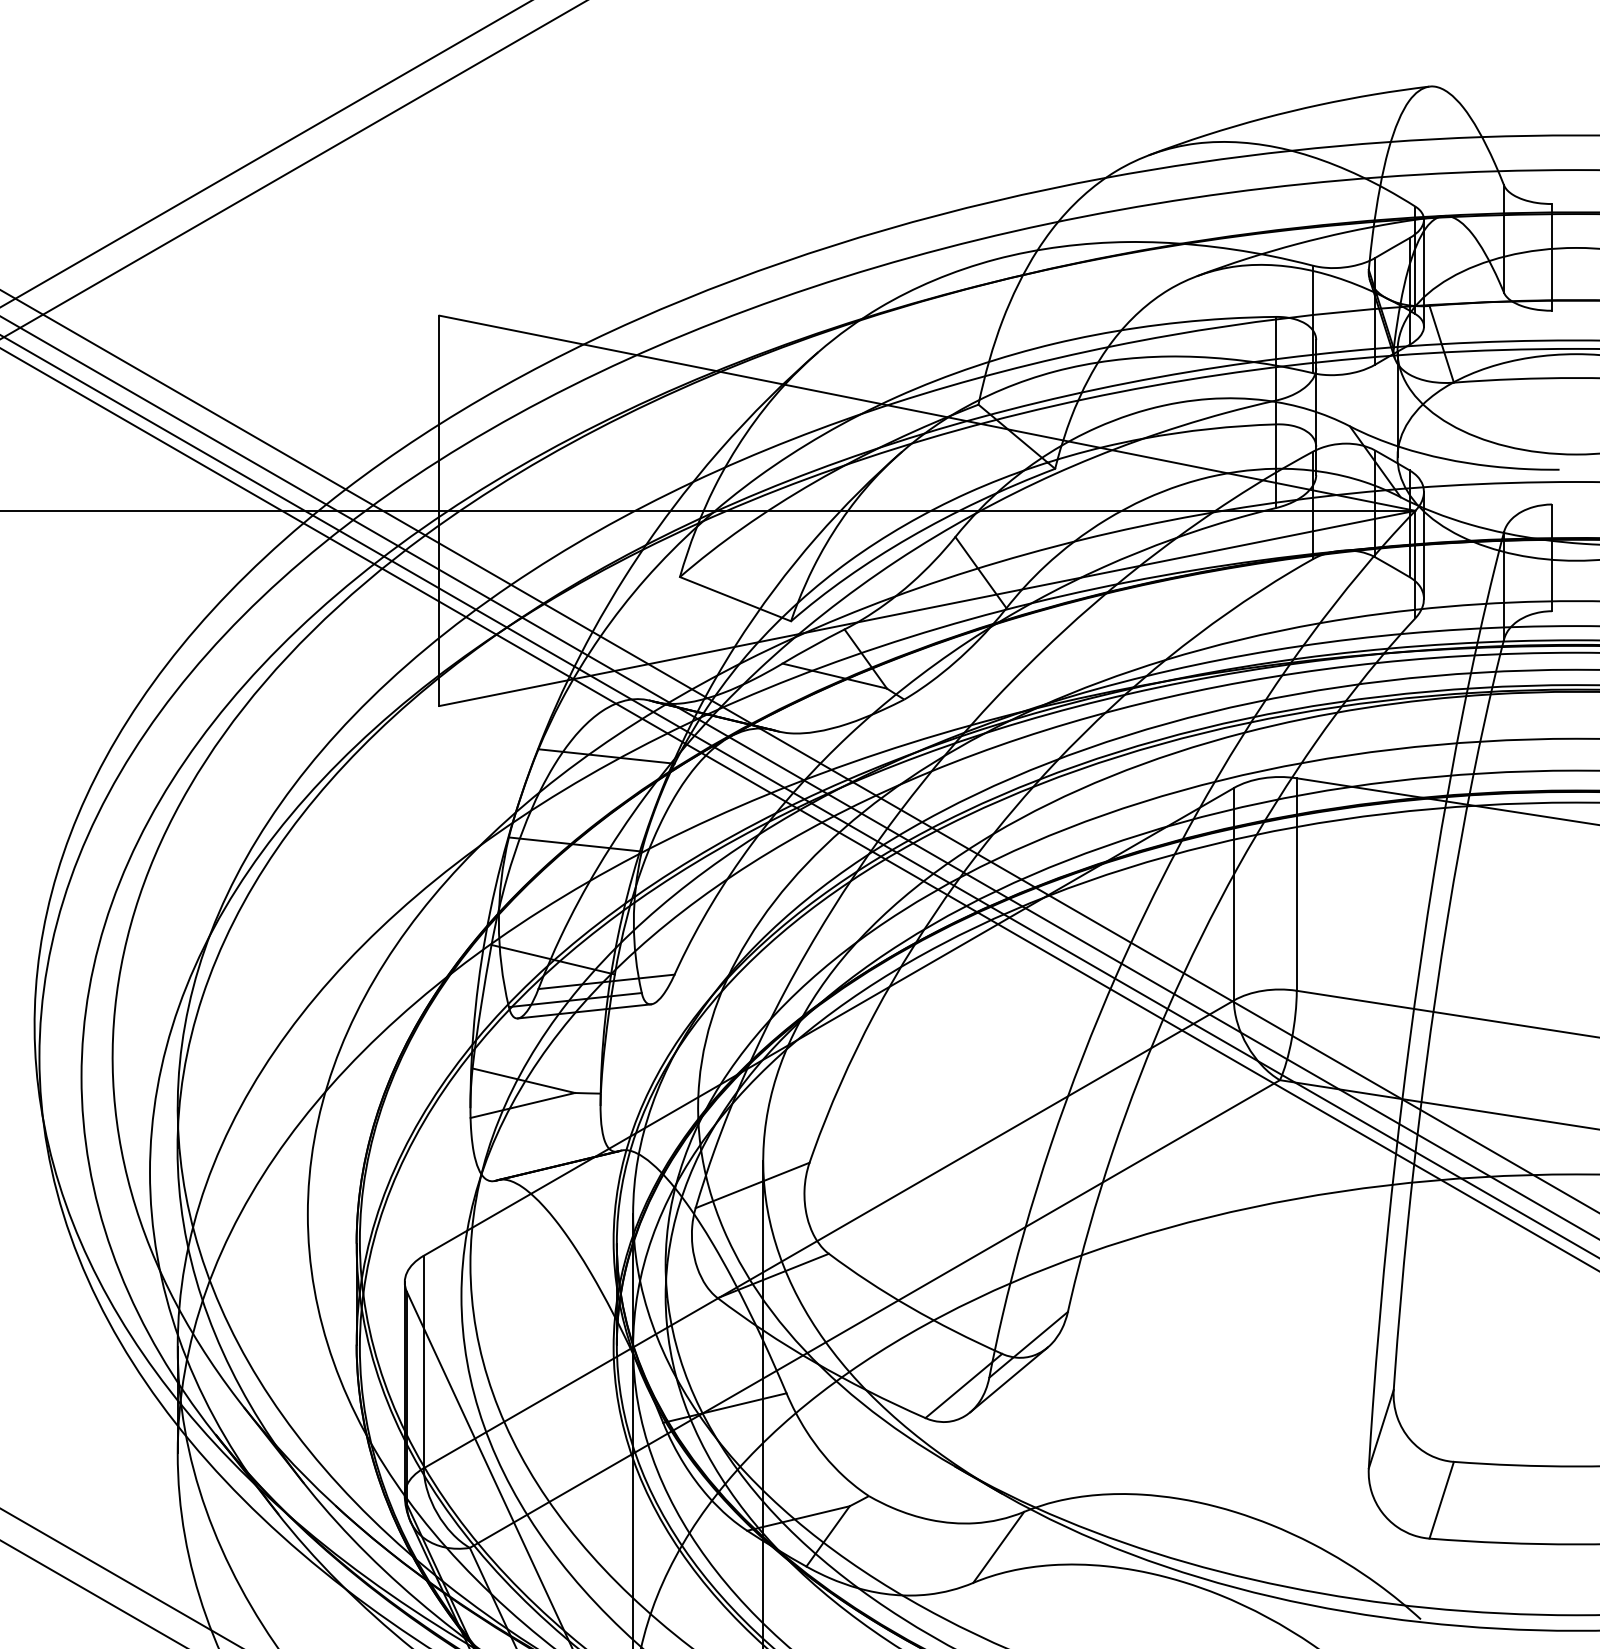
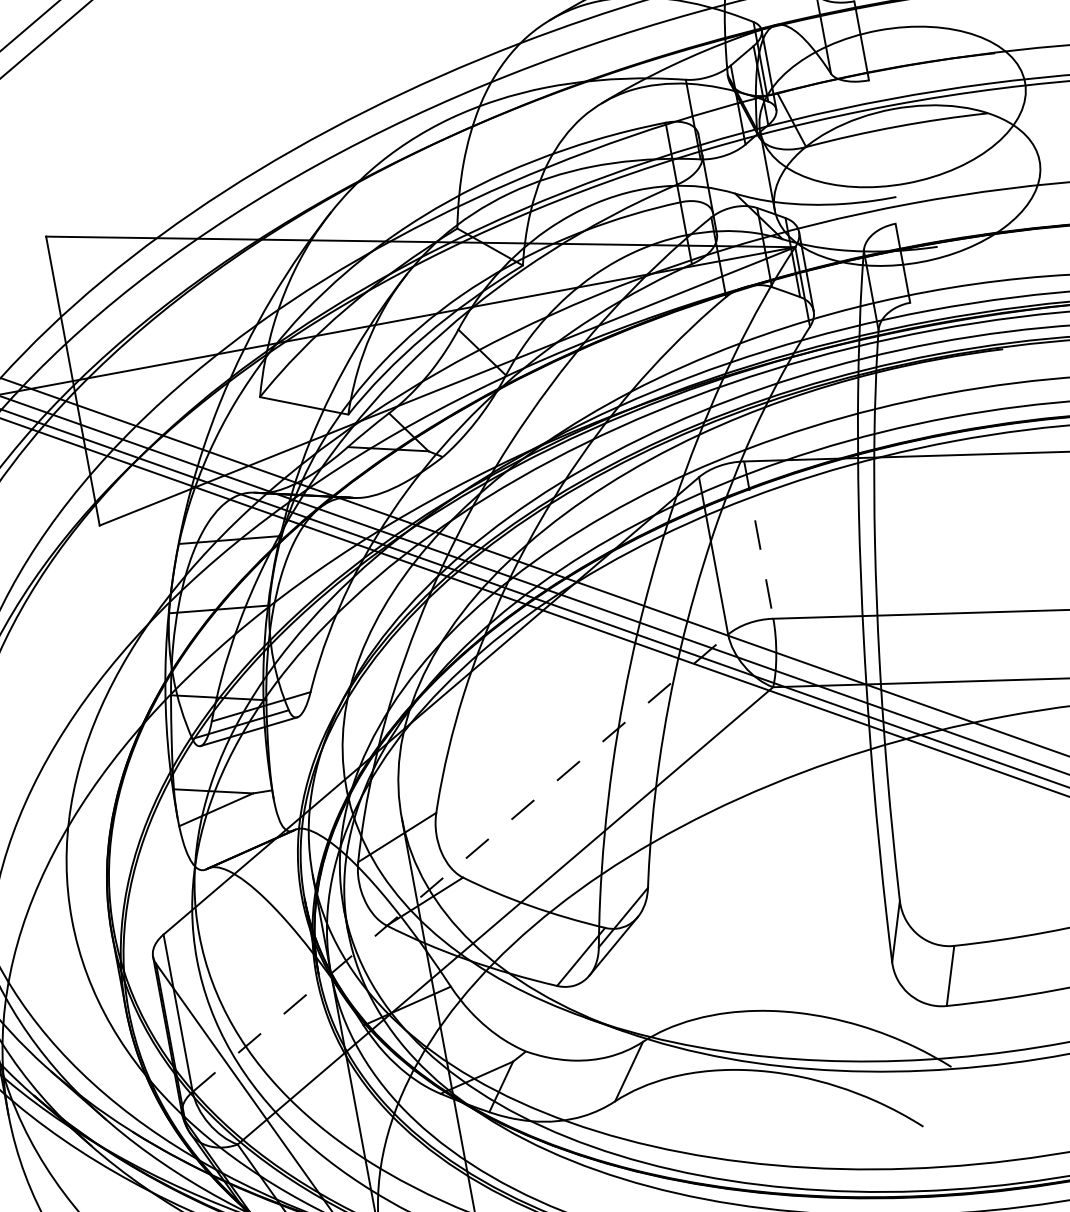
line: (1296, 885) -> (758, 540), solid -> dashed
line: (828, 1234) -> (460, 863), solid -> dashed

